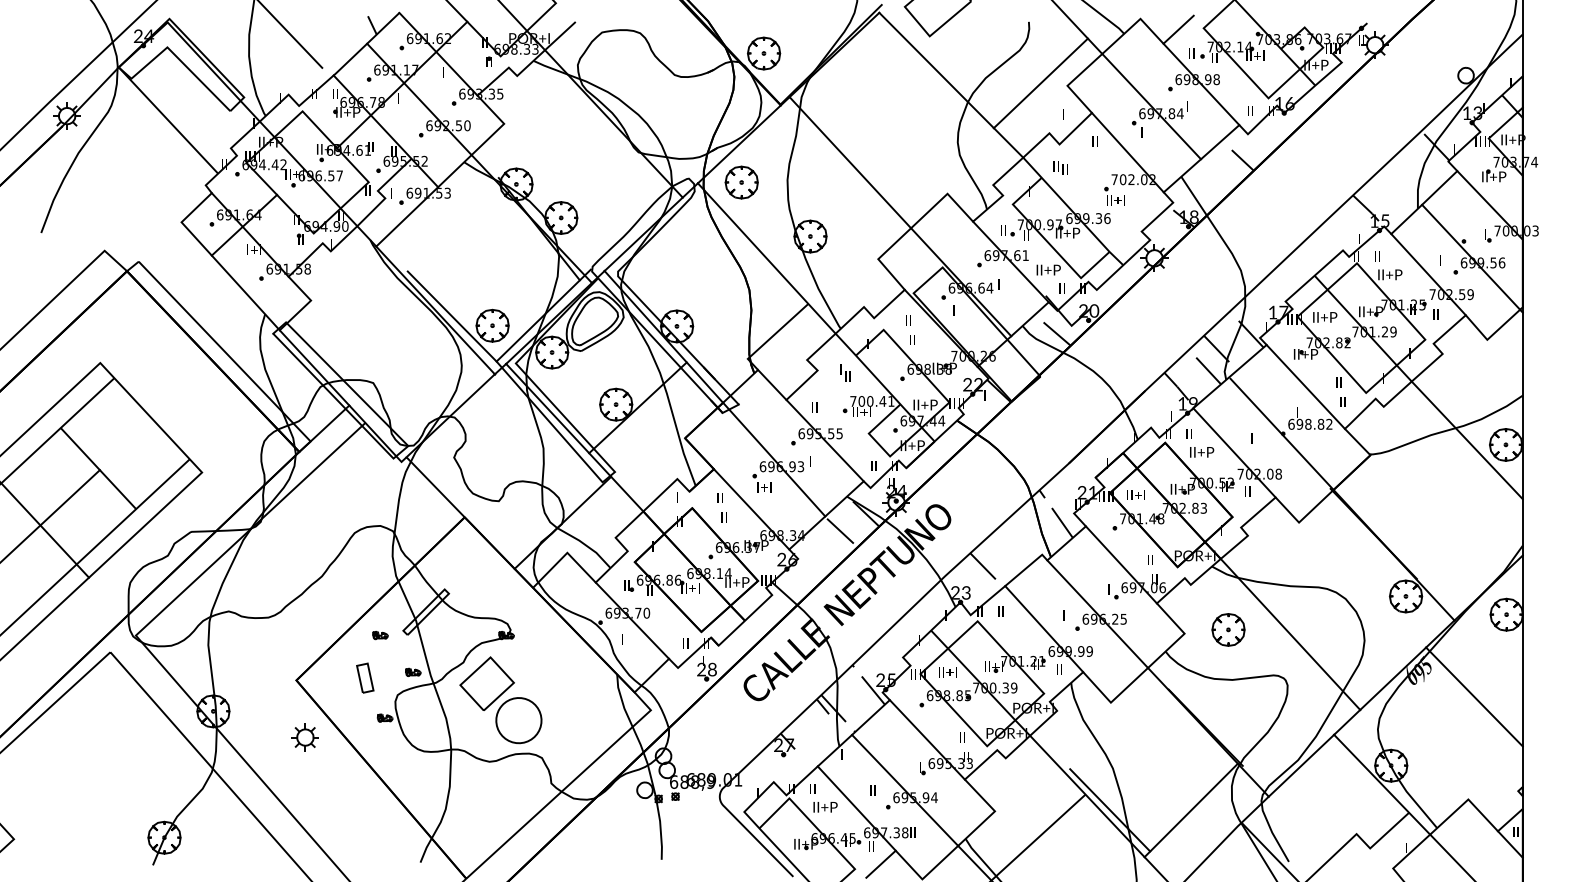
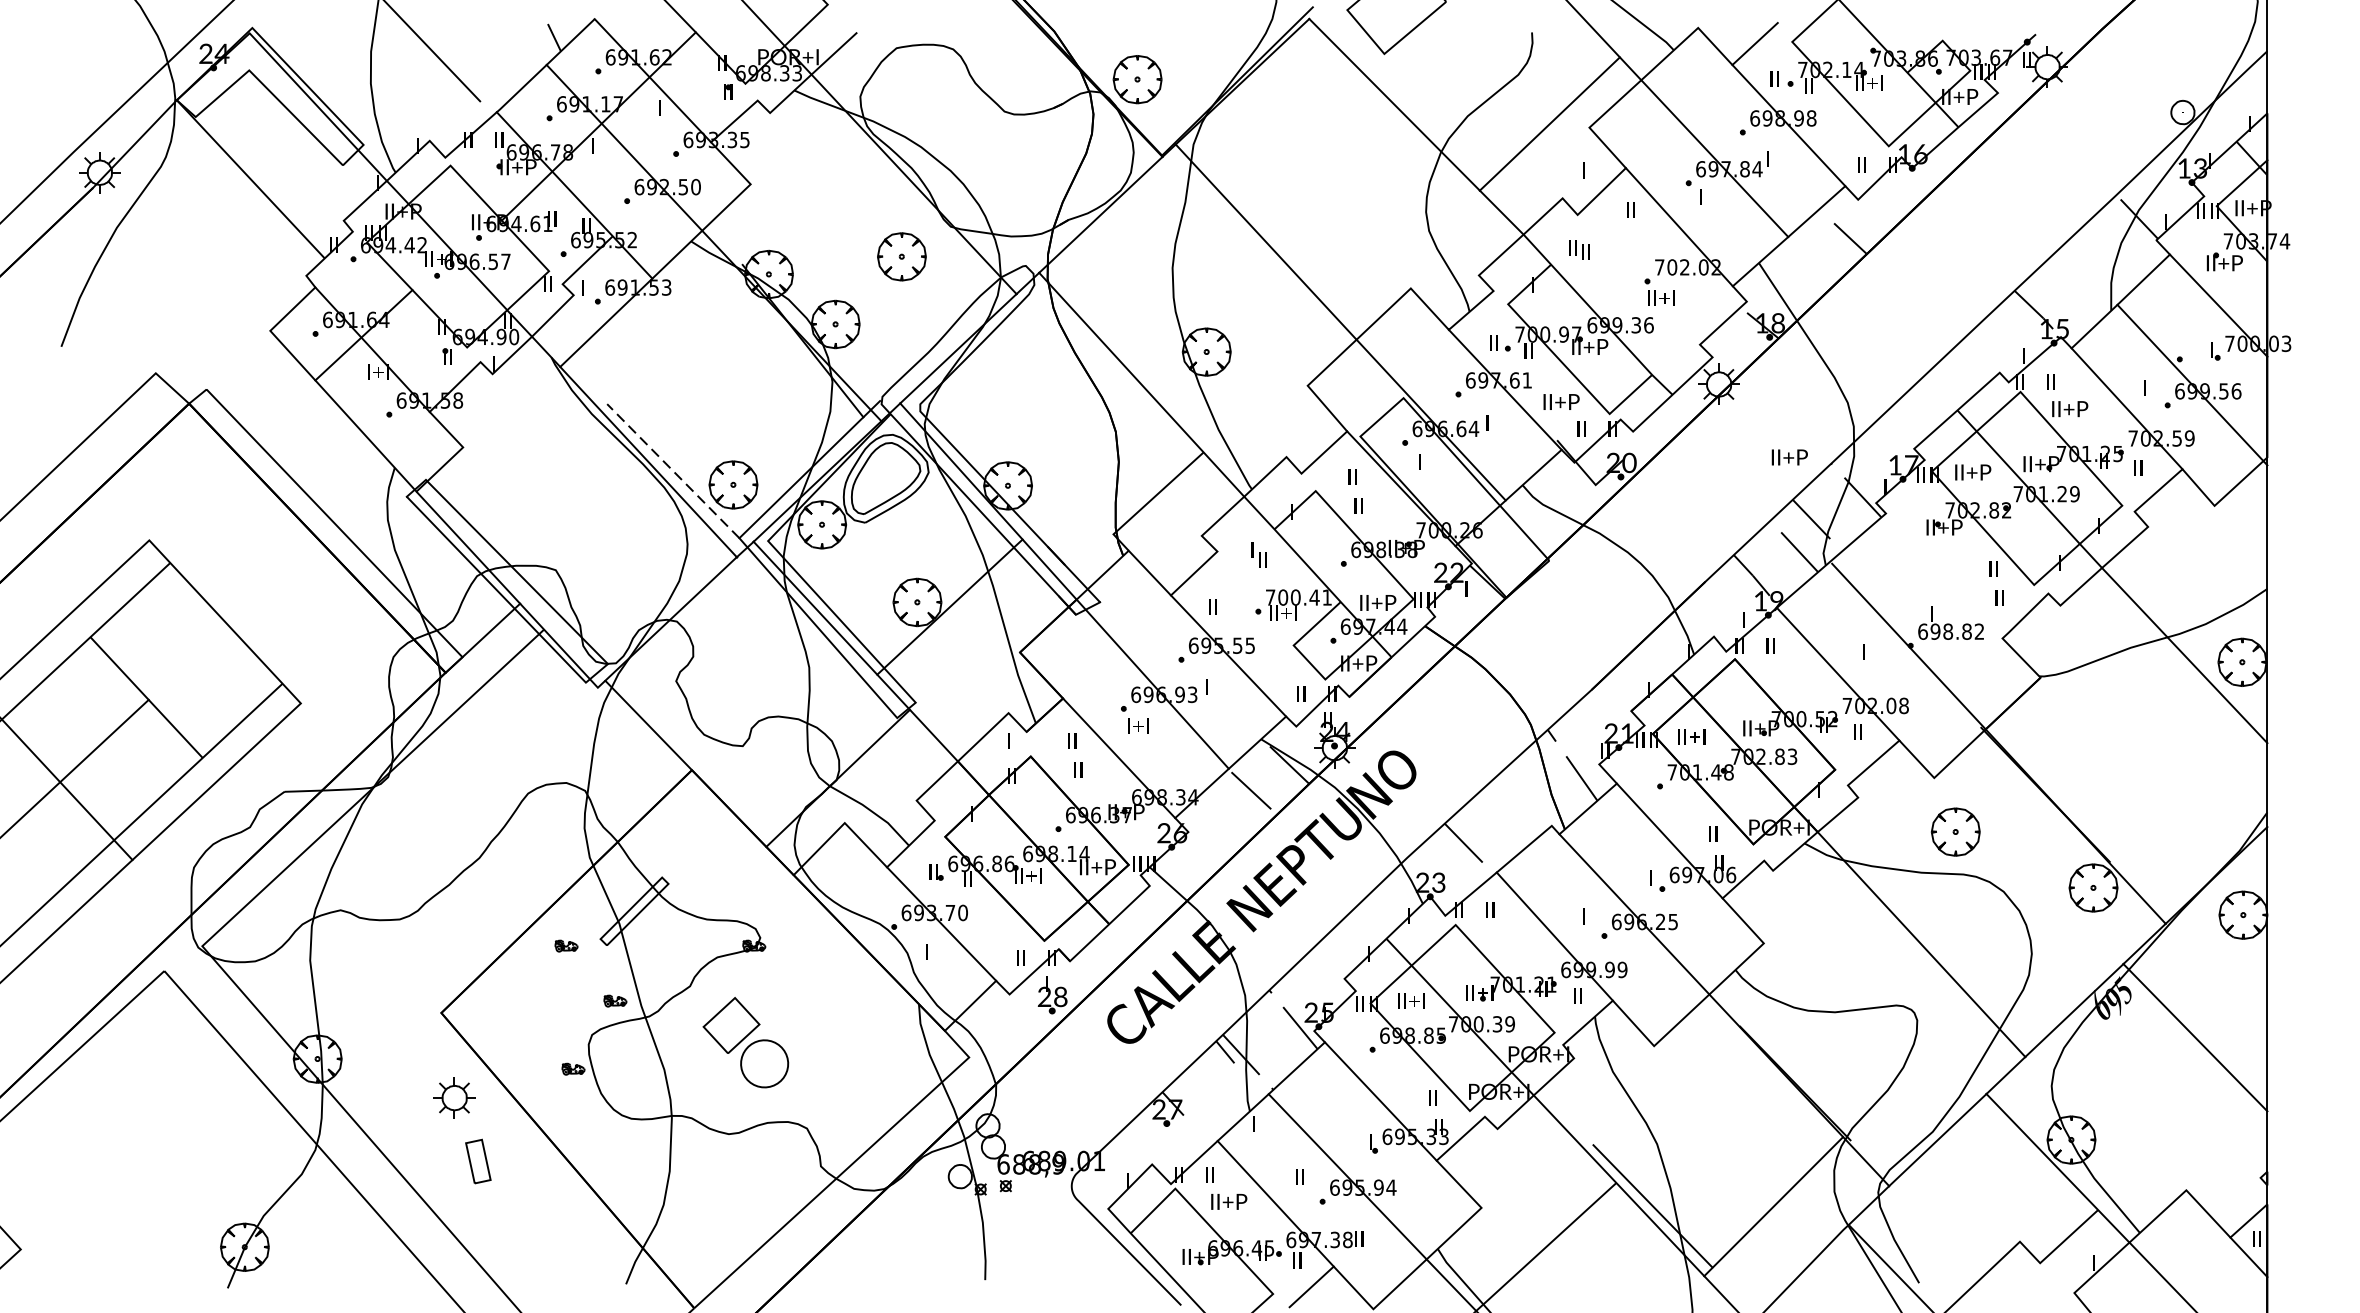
part: (741, 182) -> (901, 256), moved
line: (451, 316) -> (672, 471), solid -> dashed
line: (1056, 333) -> (1573, 496), removed
line: (1305, 386) -> (1943, 575), removed
text: (1202, 452) -> (1790, 457), moved
part: (1228, 629) -> (1955, 831), moved
part: (365, 677) -> (478, 1160), moved
part: (500, 700) -> (745, 1042), size x0.7

